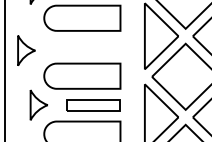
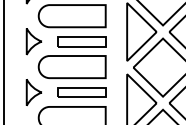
part: (92, 47) -> (81, 41), added
part: (25, 50) -> (33, 41), moved

